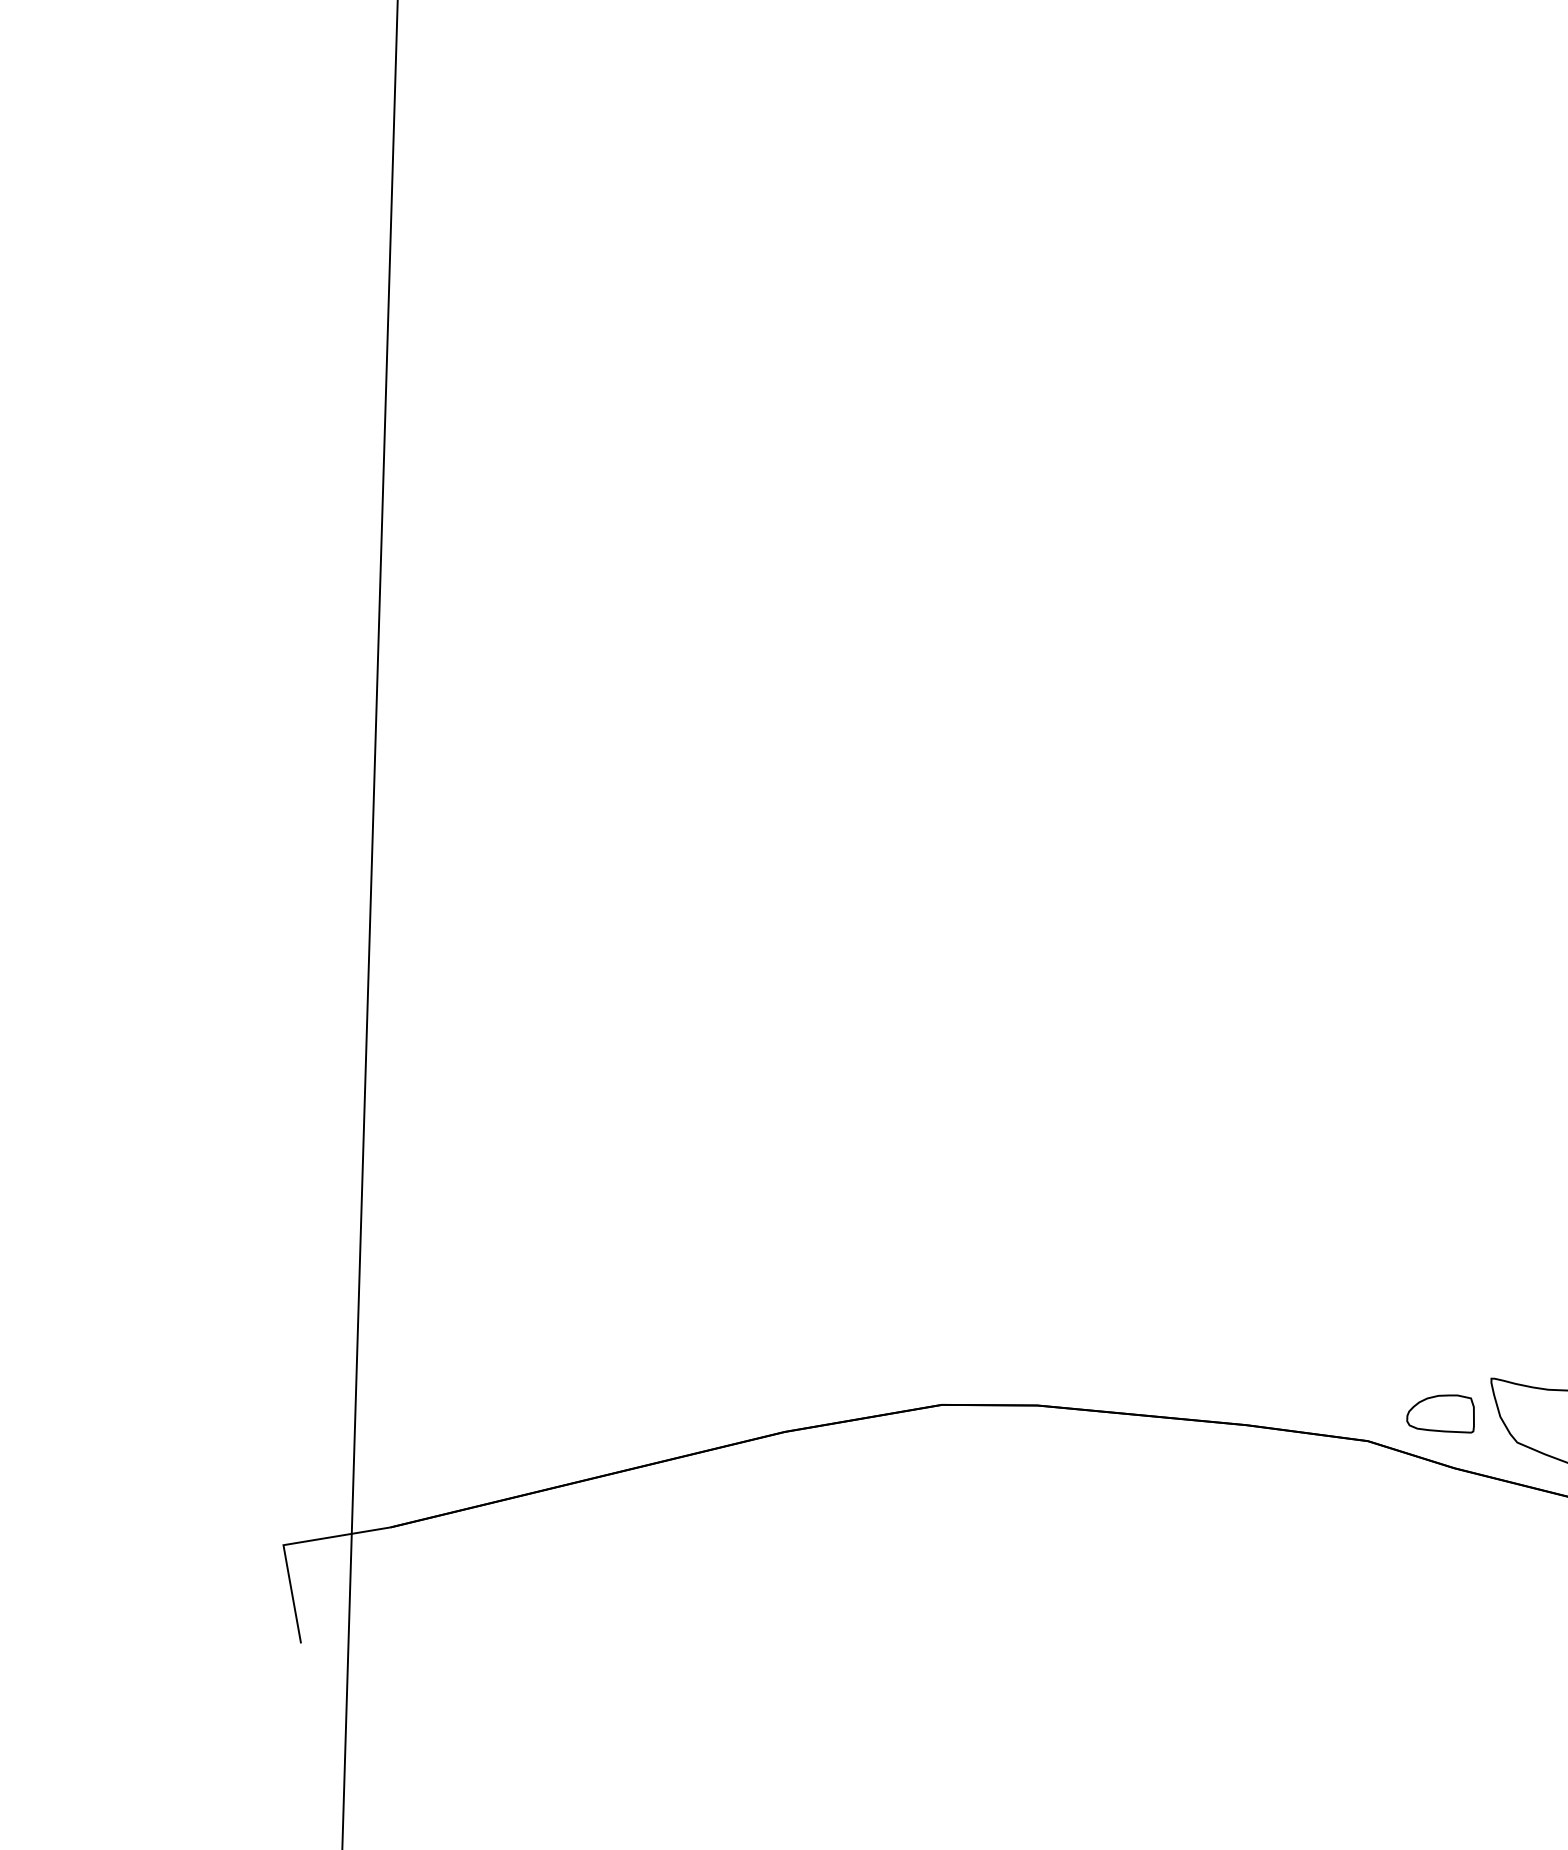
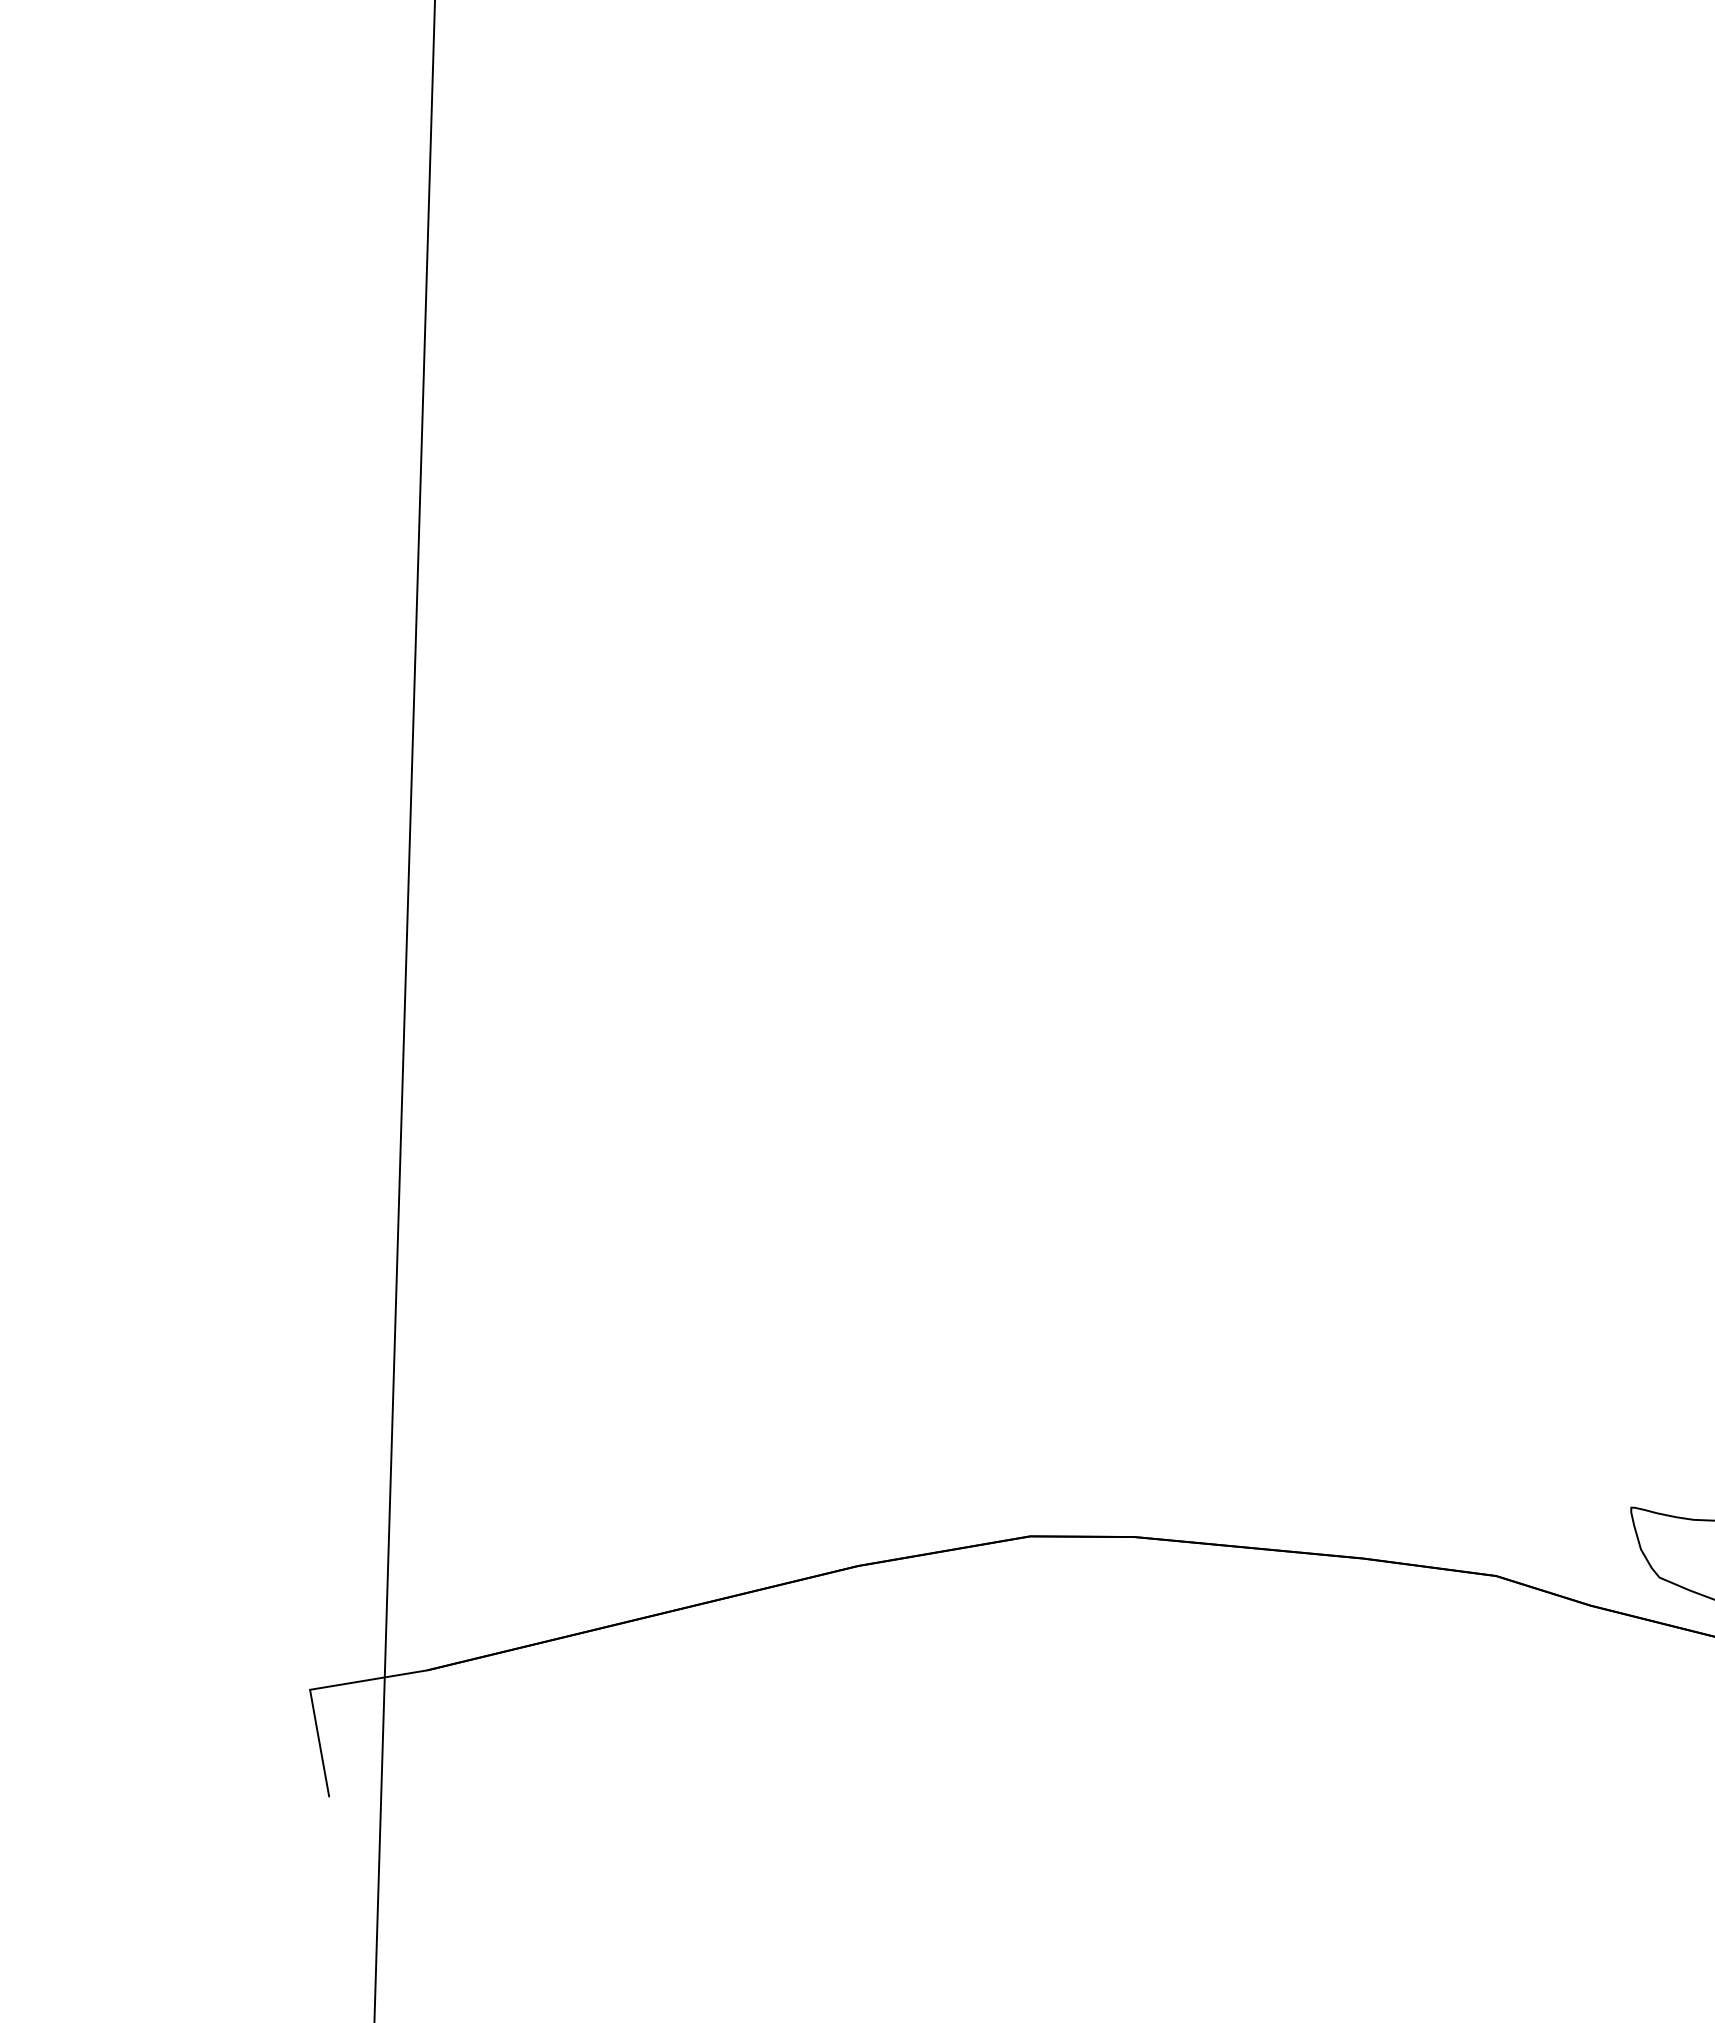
part: (1440, 1414) -> (1575, 1546), removed

